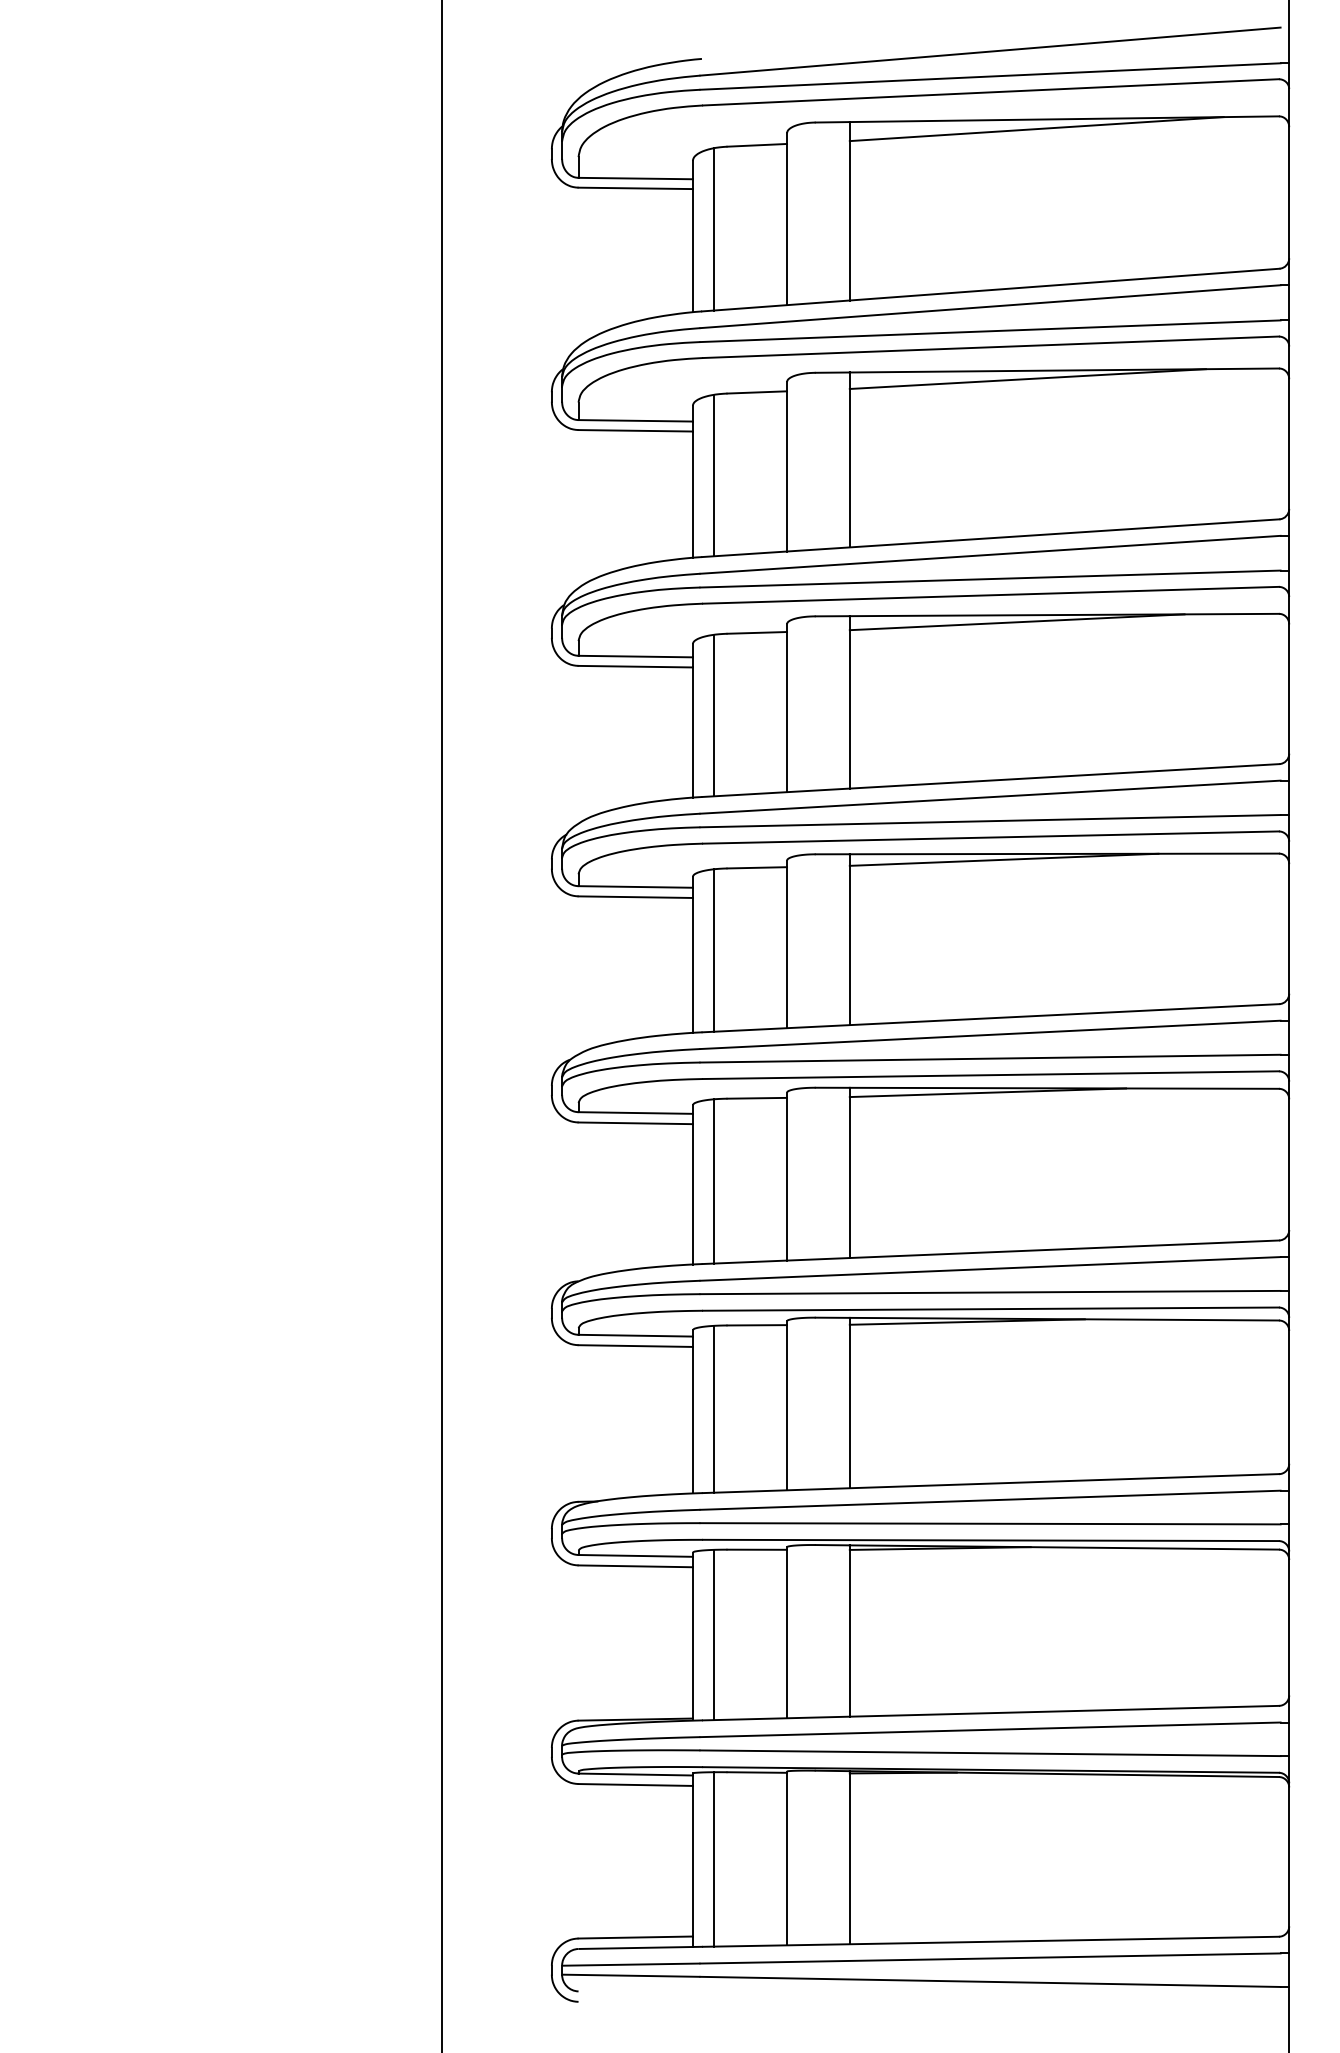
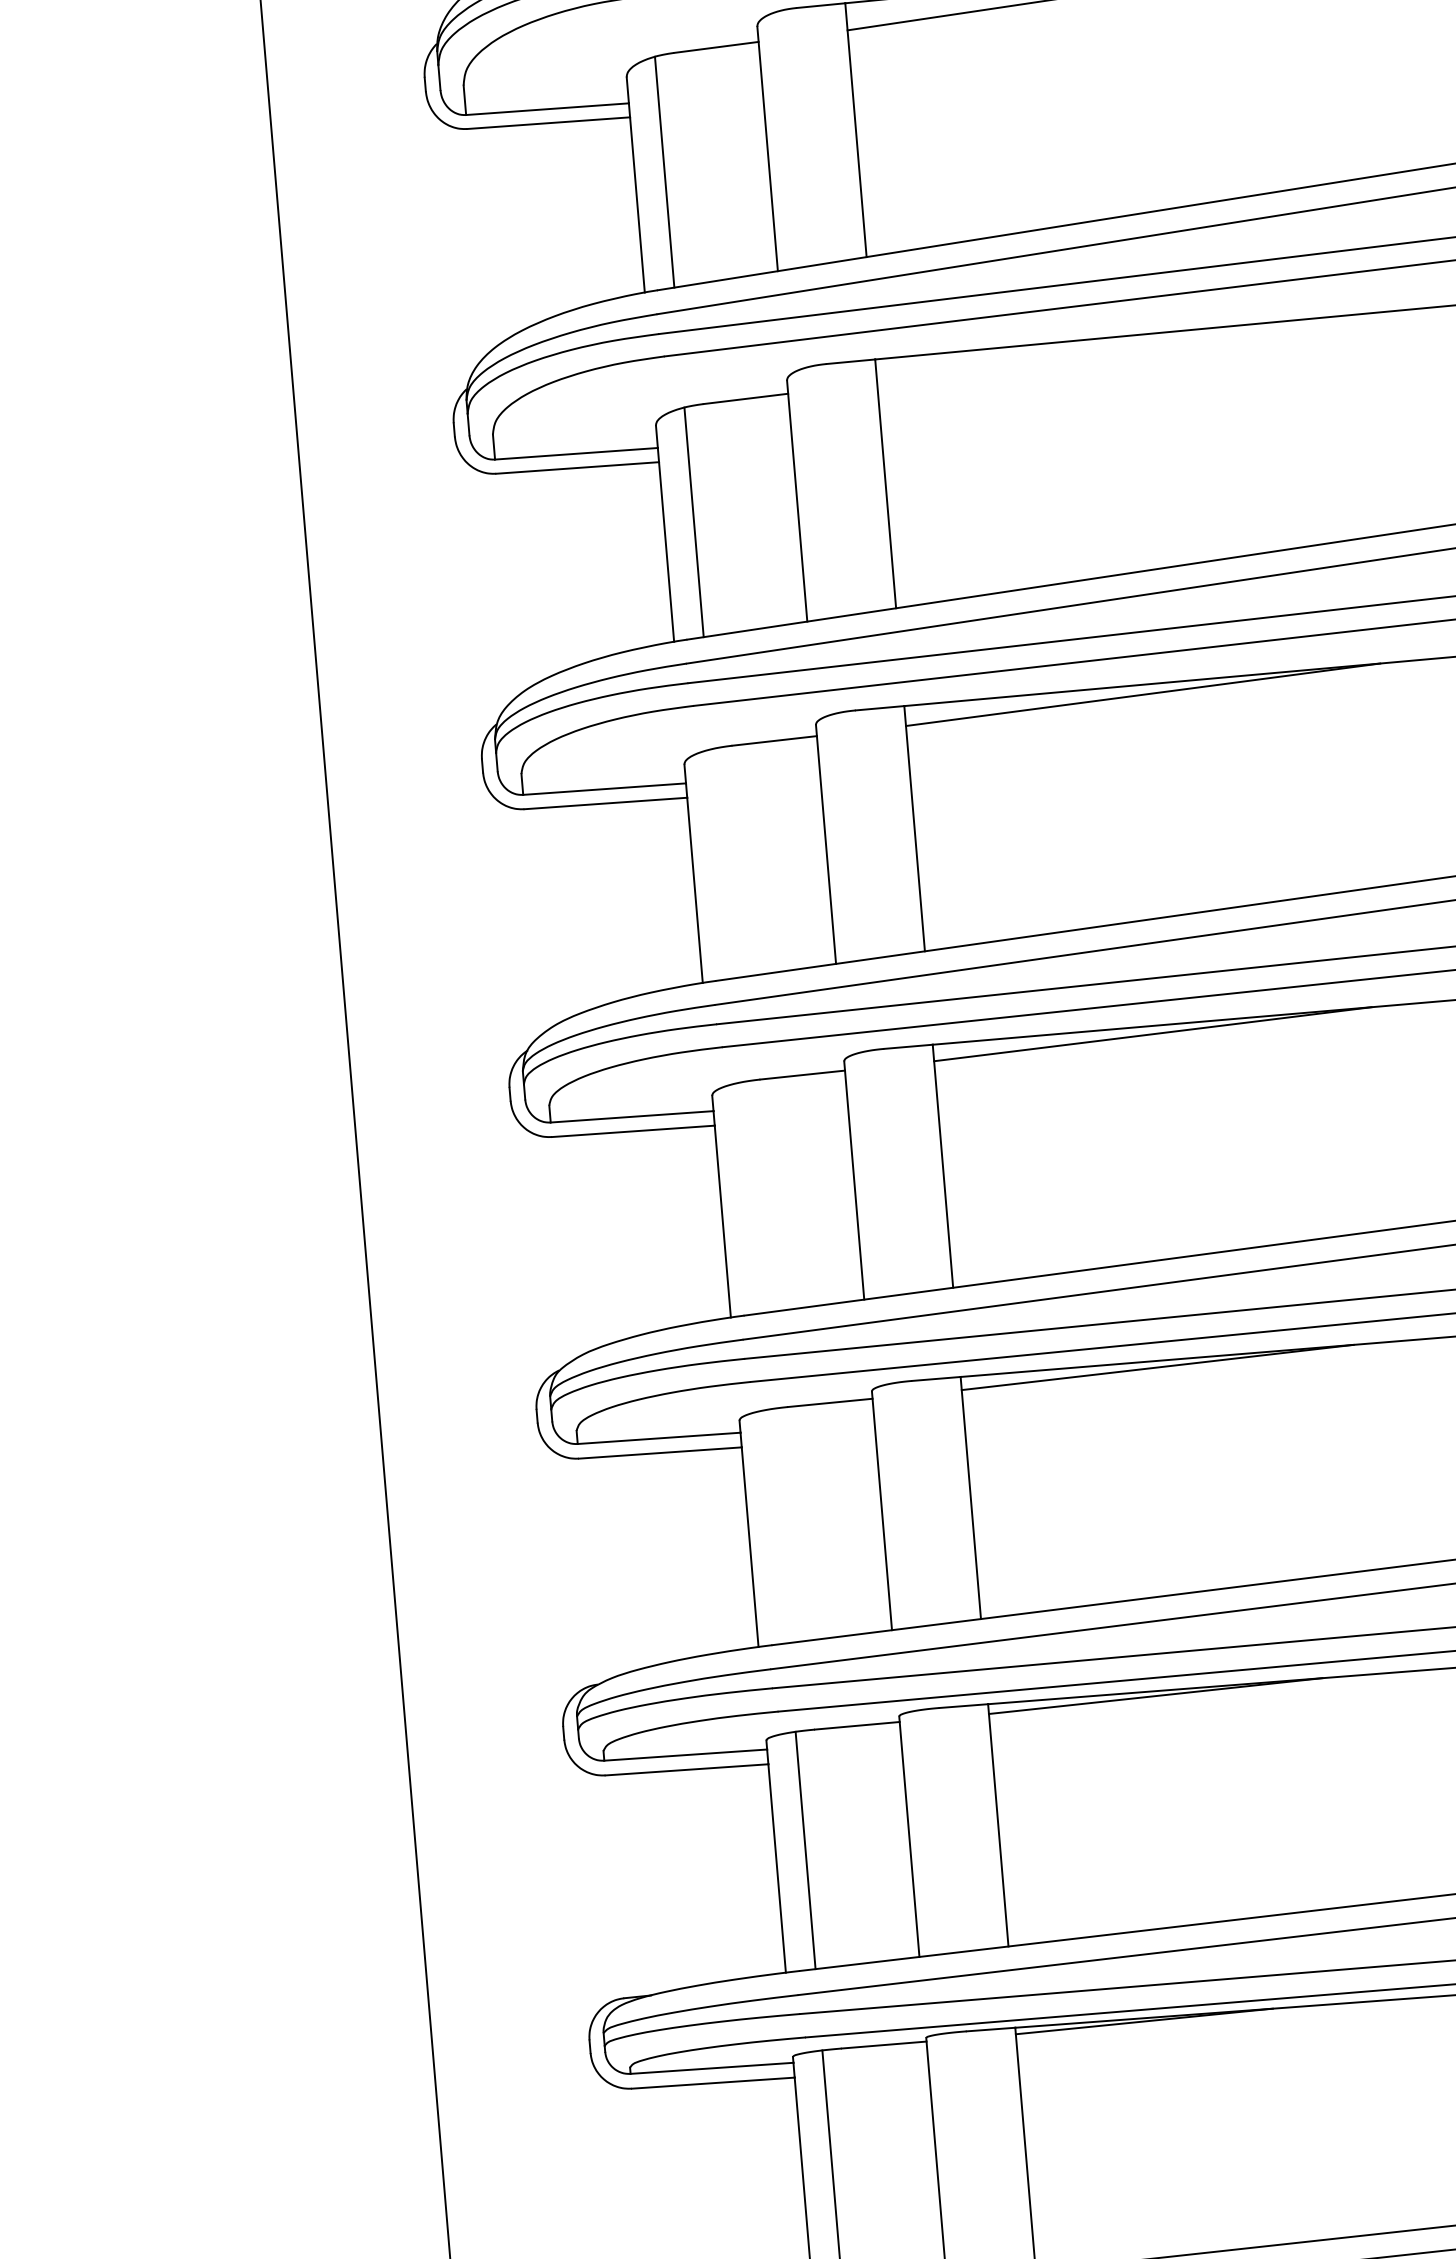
line: (1027, 378) -> (1128, 346), removed
line: (713, 715) -> (722, 863), removed
line: (713, 950) -> (750, 1197), removed
line: (713, 1181) -> (777, 1526), removed

